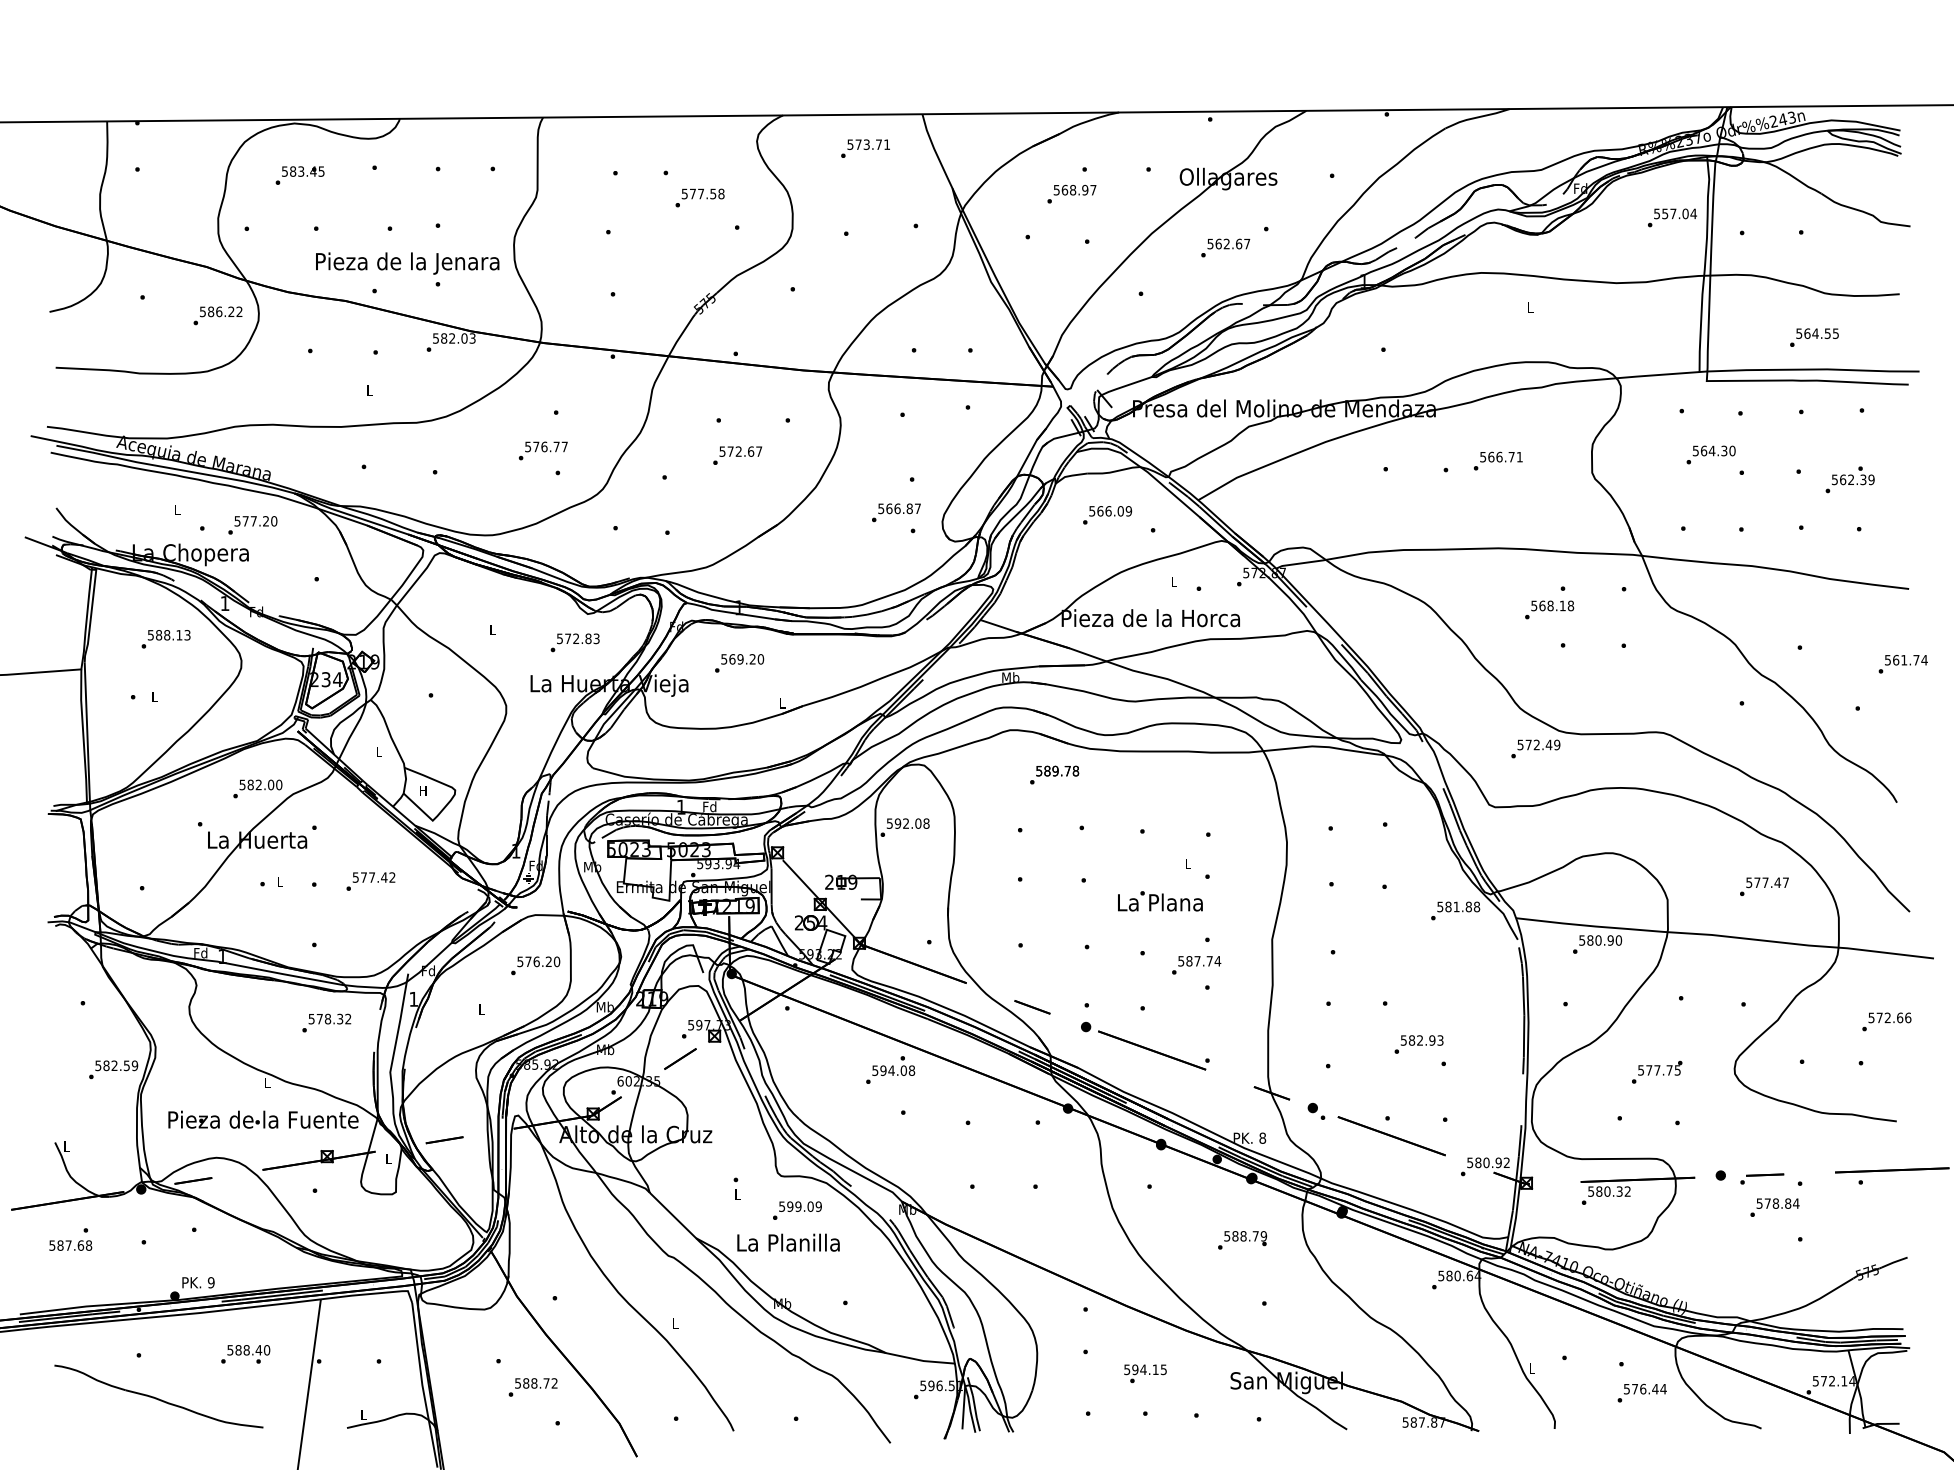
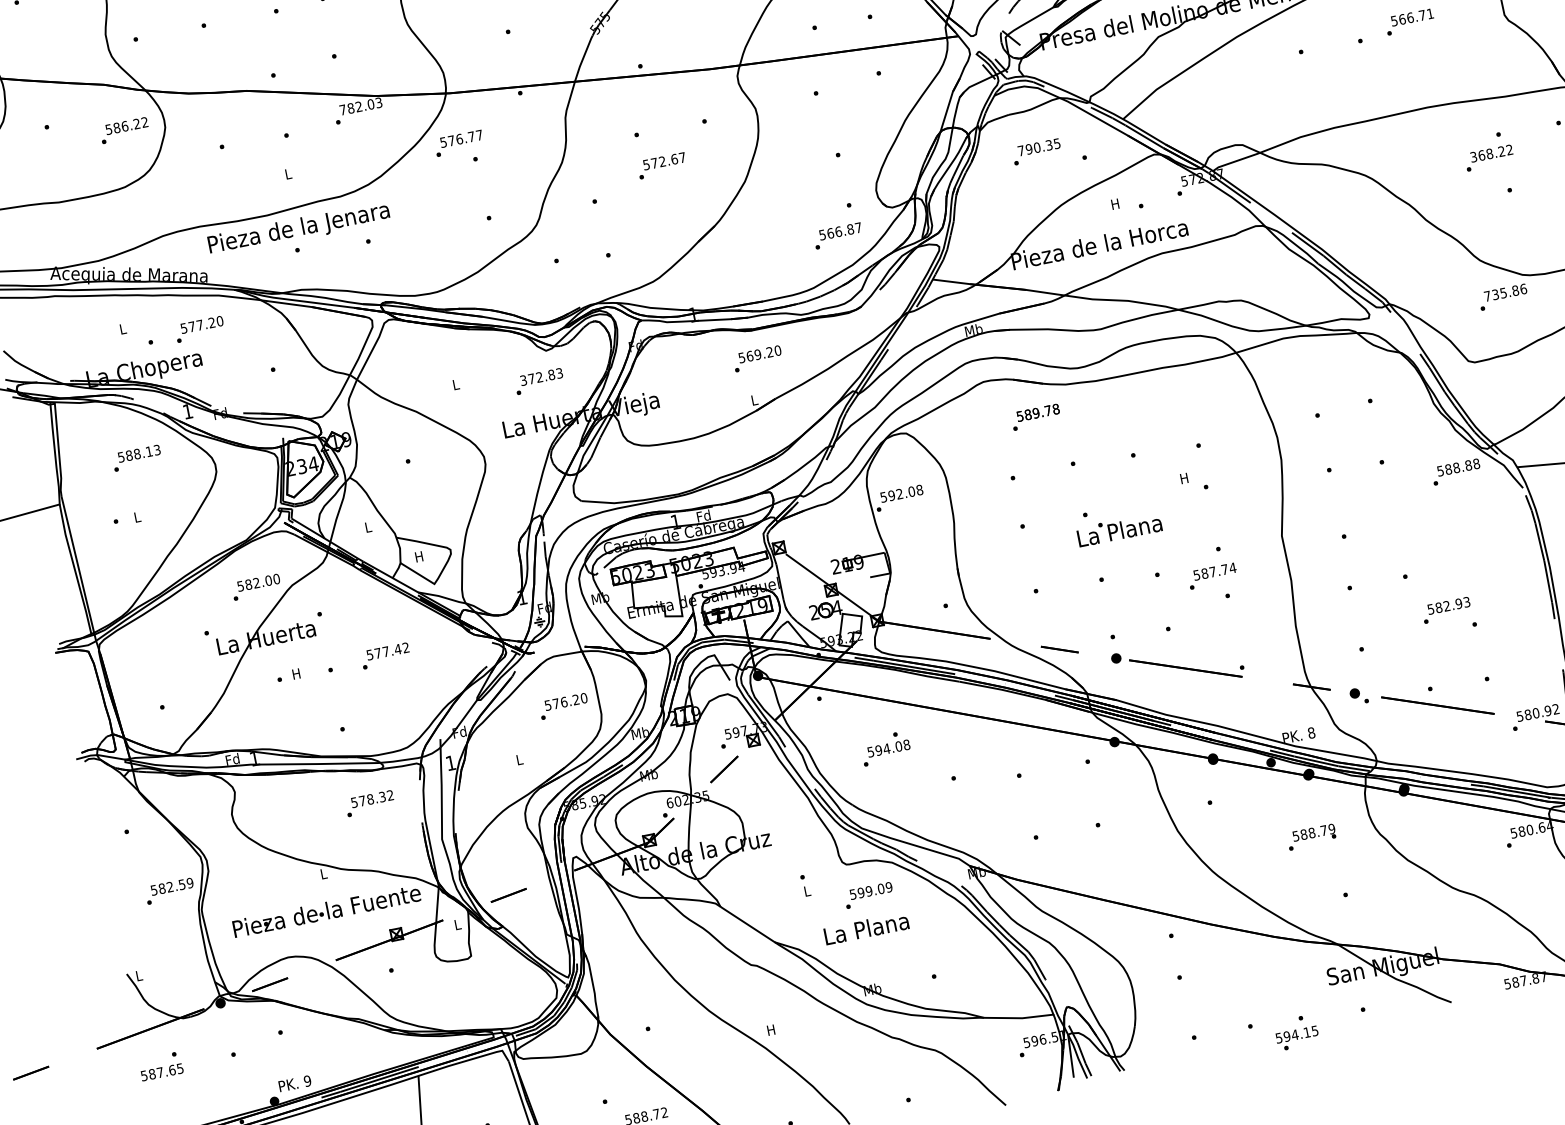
text: (407, 263) -> (298, 229), moved
text: (435, 338) -> (342, 110), 582.03 -> 782.03
text: (543, 450) -> (459, 142), moved
text: (1110, 511) -> (1039, 147), 566.09 -> 790.35
text: (896, 512) -> (838, 235), moved
text: (1173, 581) -> (1114, 203), L -> H
text: (1552, 605) -> (1491, 153), 568.18 -> 368.22
text: (559, 637) -> (522, 379), 572.83 -> 372.83
text: (739, 663) -> (757, 358), moved
text: (1538, 744) -> (1505, 292), 572.49 -> 735.86
text: (1187, 863) -> (1183, 478), L -> H
text: (279, 881) -> (295, 673), L -> H
text: (1160, 901) -> (1119, 529), moved
text: (1456, 906) -> (1456, 467), 581.88 -> 588.88
text: (890, 1069) -> (885, 747), moved
text: (788, 1242) -> (866, 928), La Planilla -> La Plana
text: (89, 1245) -> (180, 1068), 587.68 -> 587.65
text: (675, 1323) -> (771, 1030), L -> H
text: (1145, 1373) -> (1297, 1038), moved

